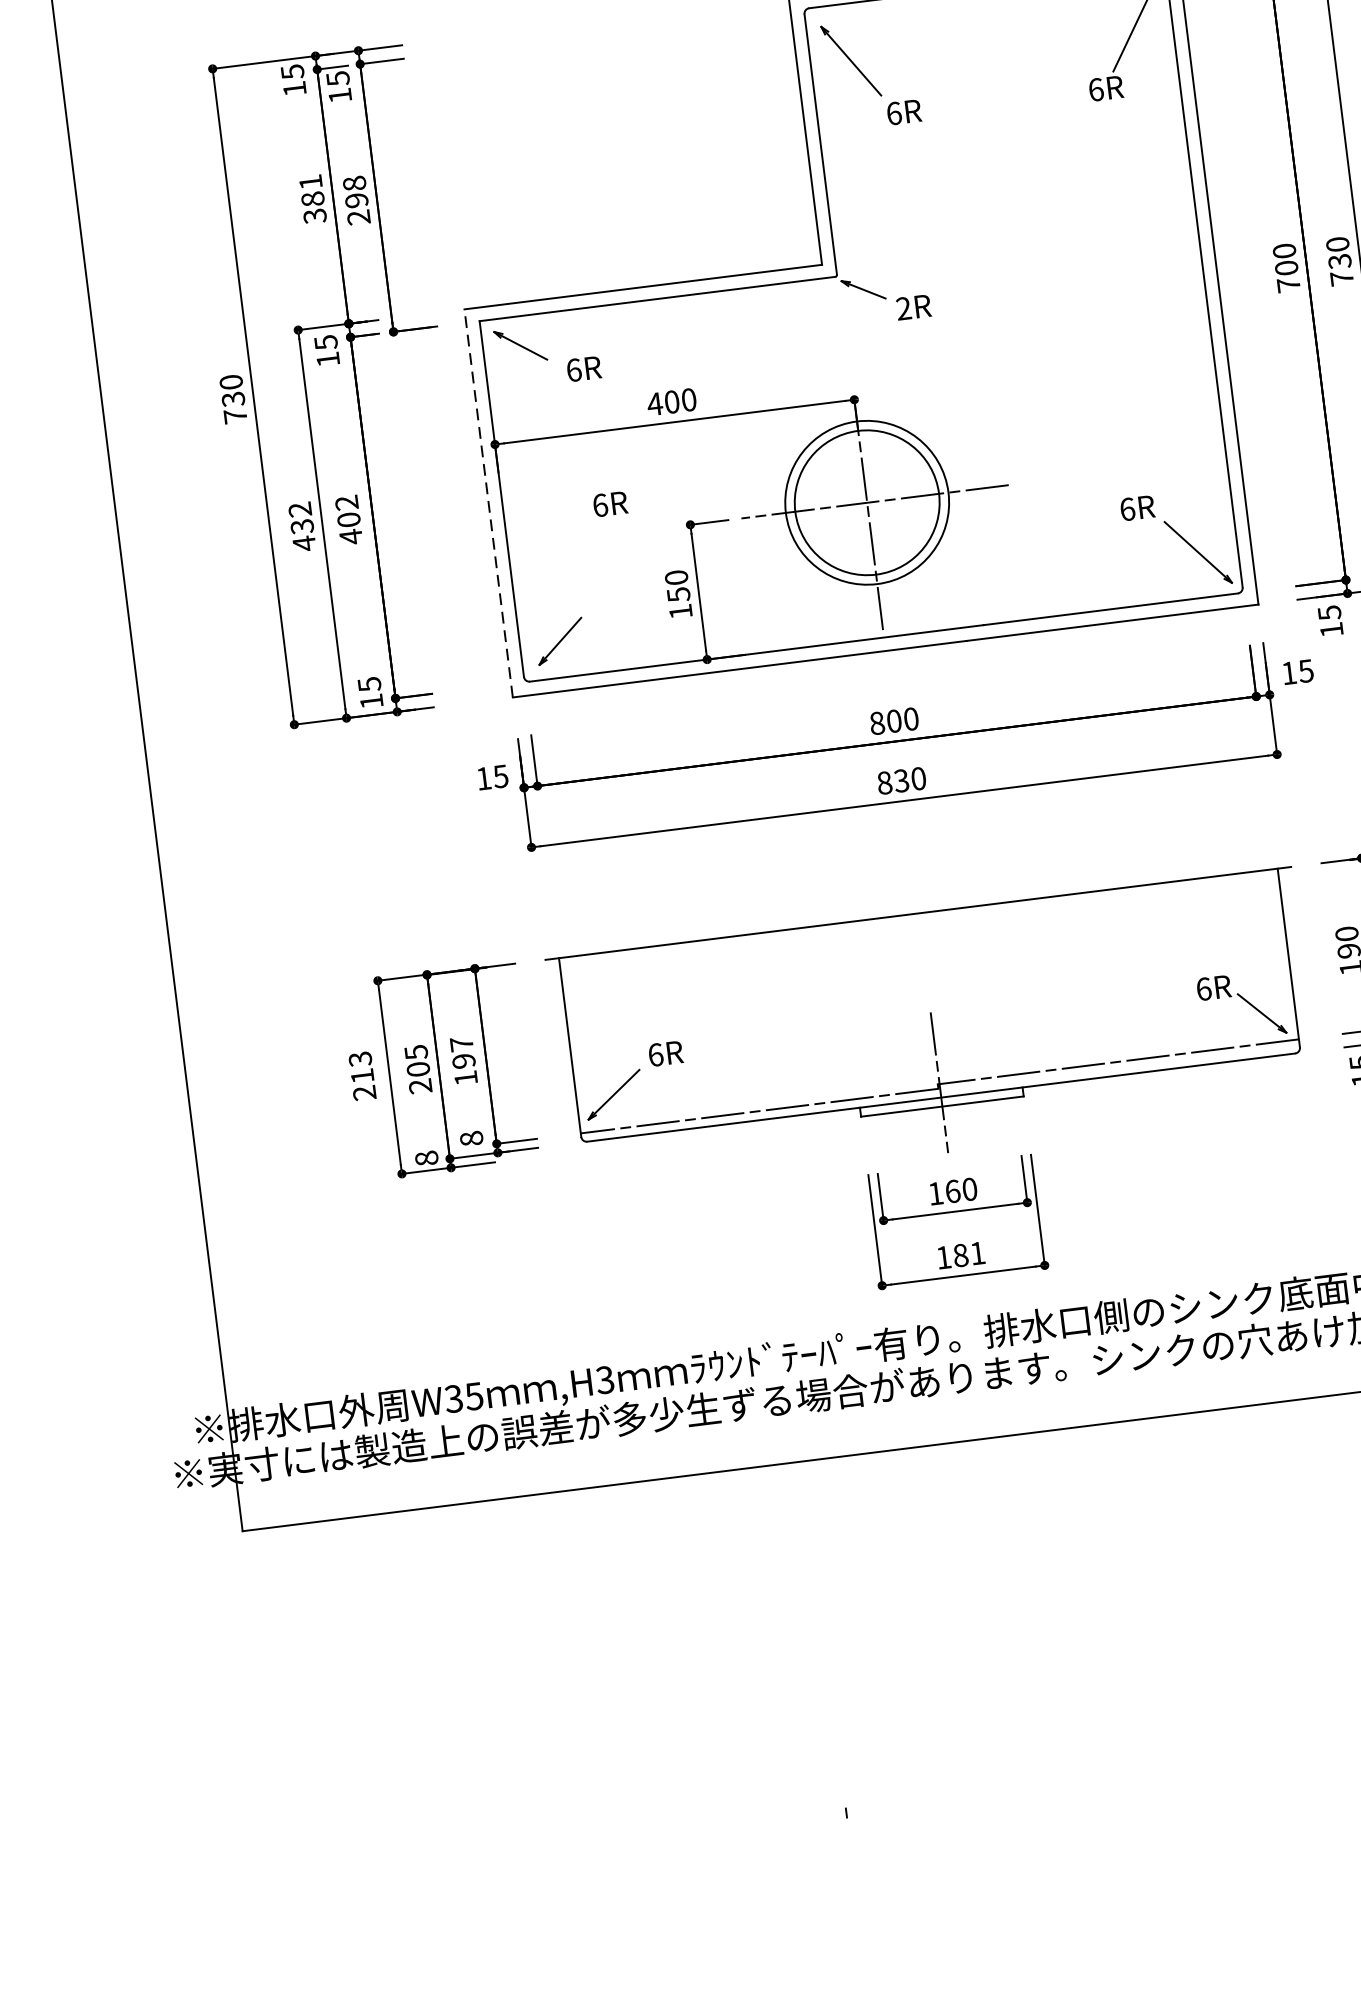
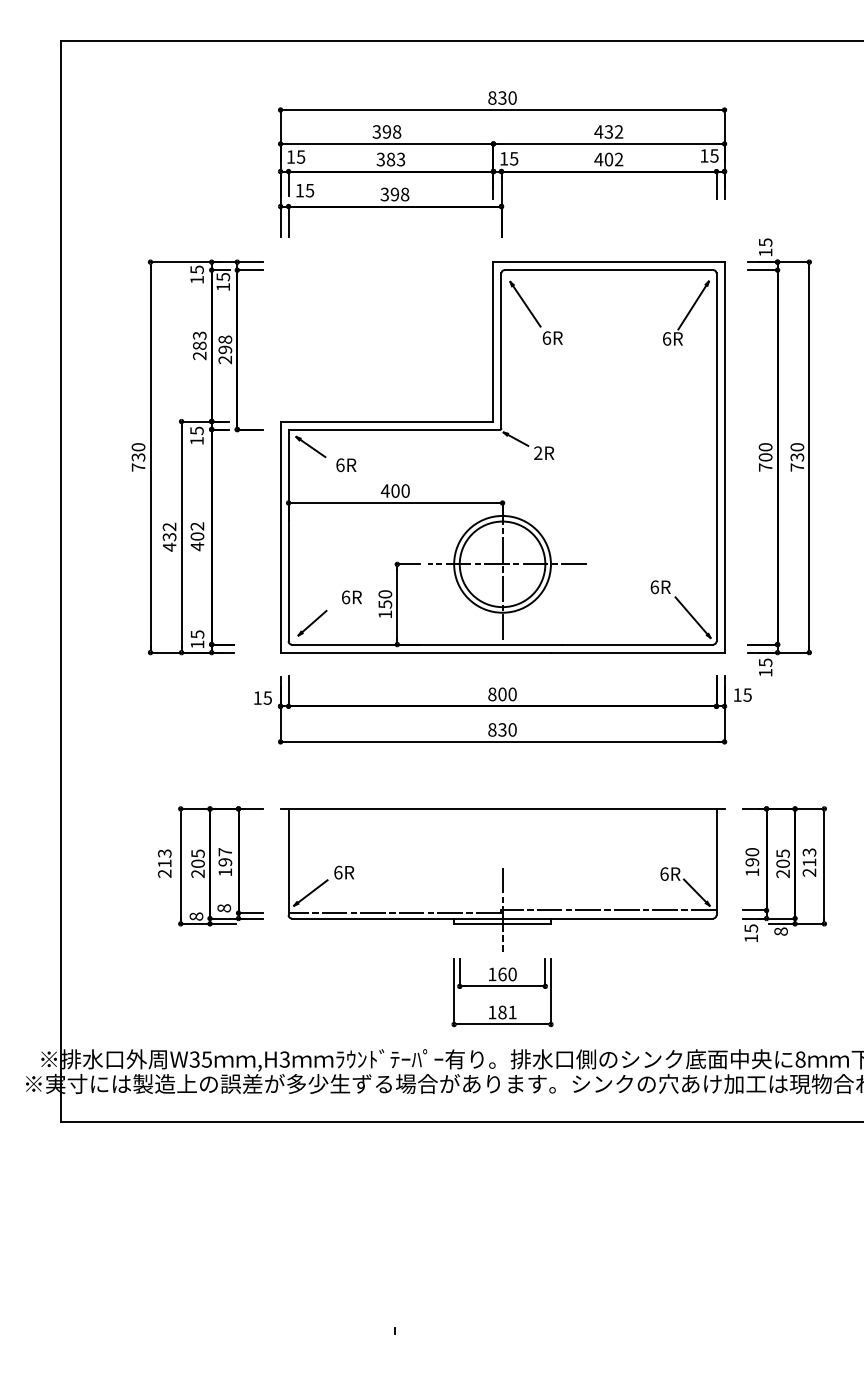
text: (312, 198) -> (199, 345), 381 -> 283
line: (488, 504) -> (280, 537), dashed -> solid
text: (609, 504) -> (351, 597), moved

